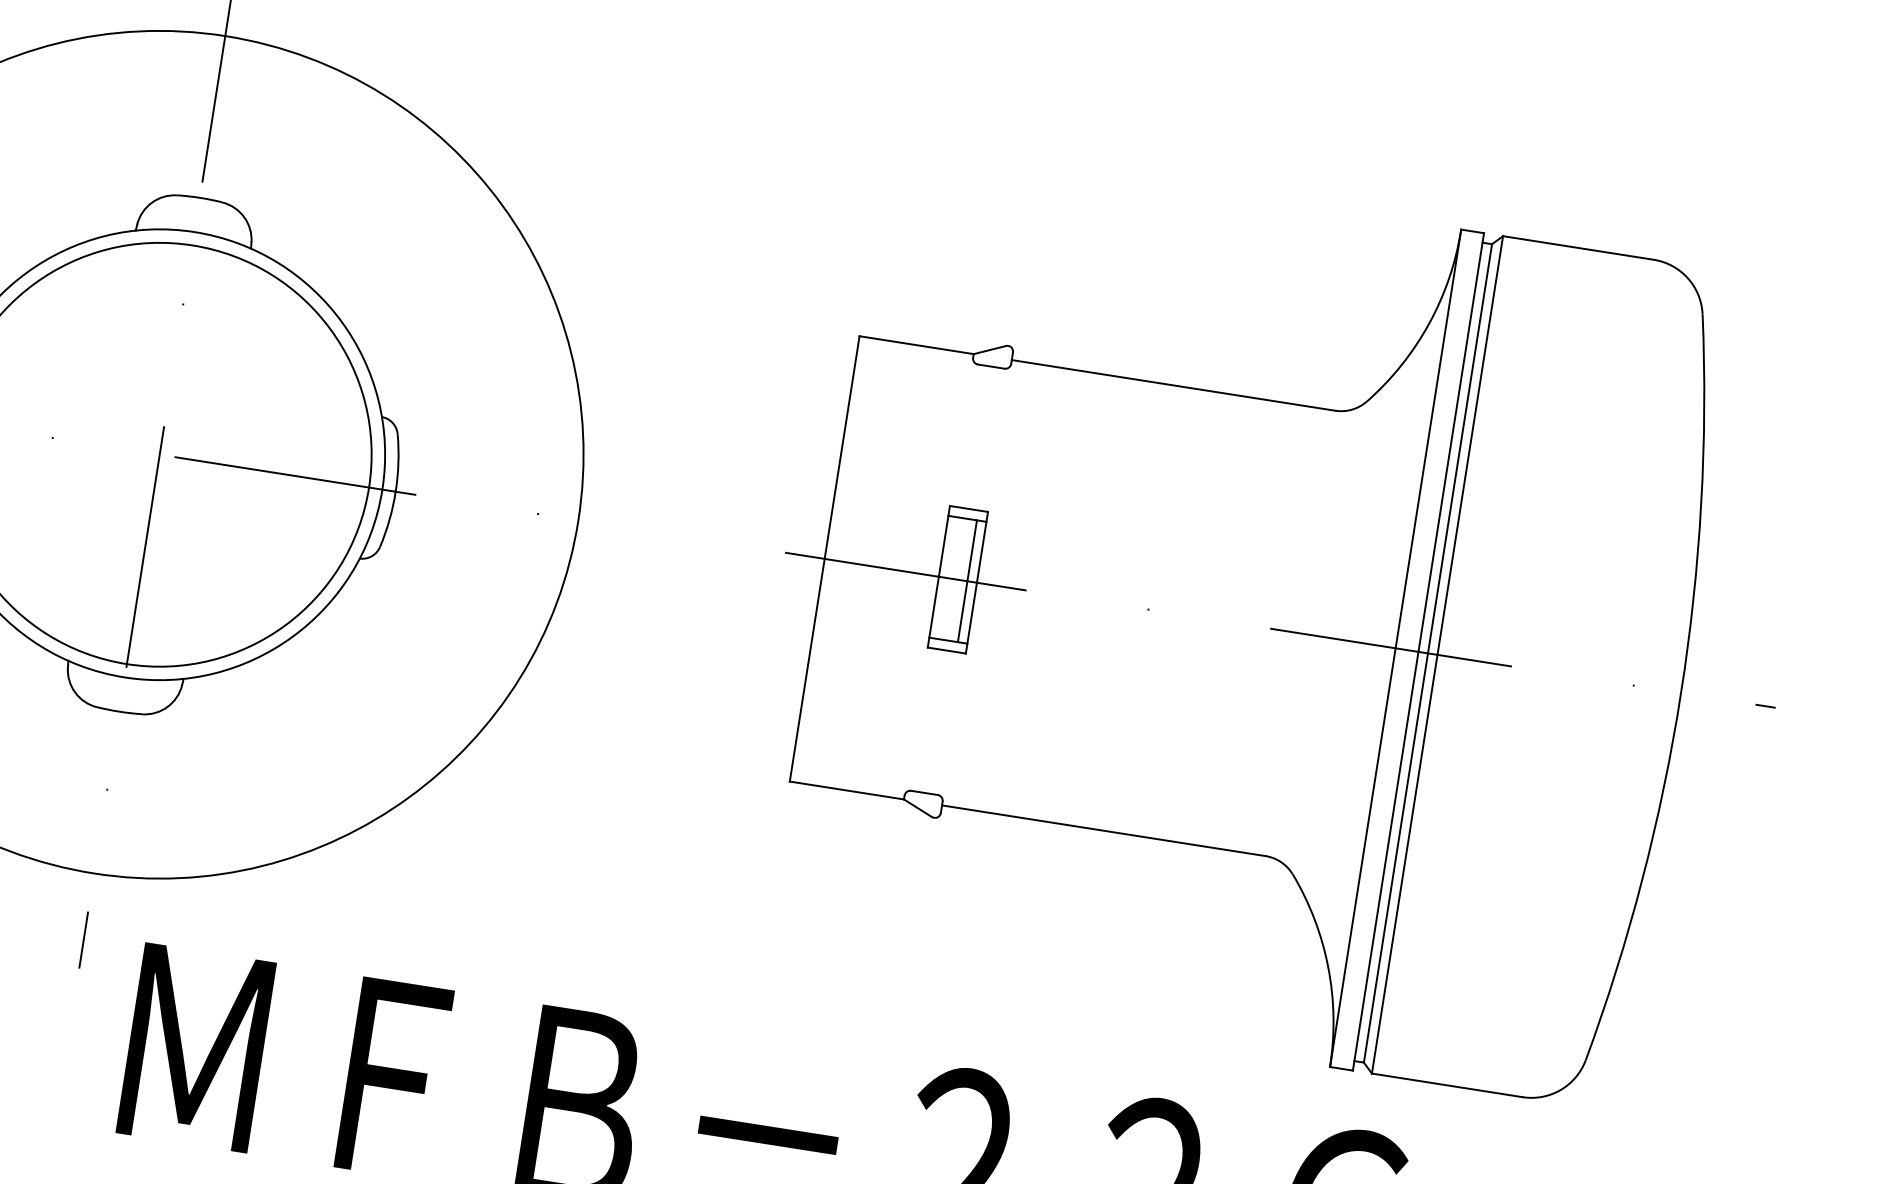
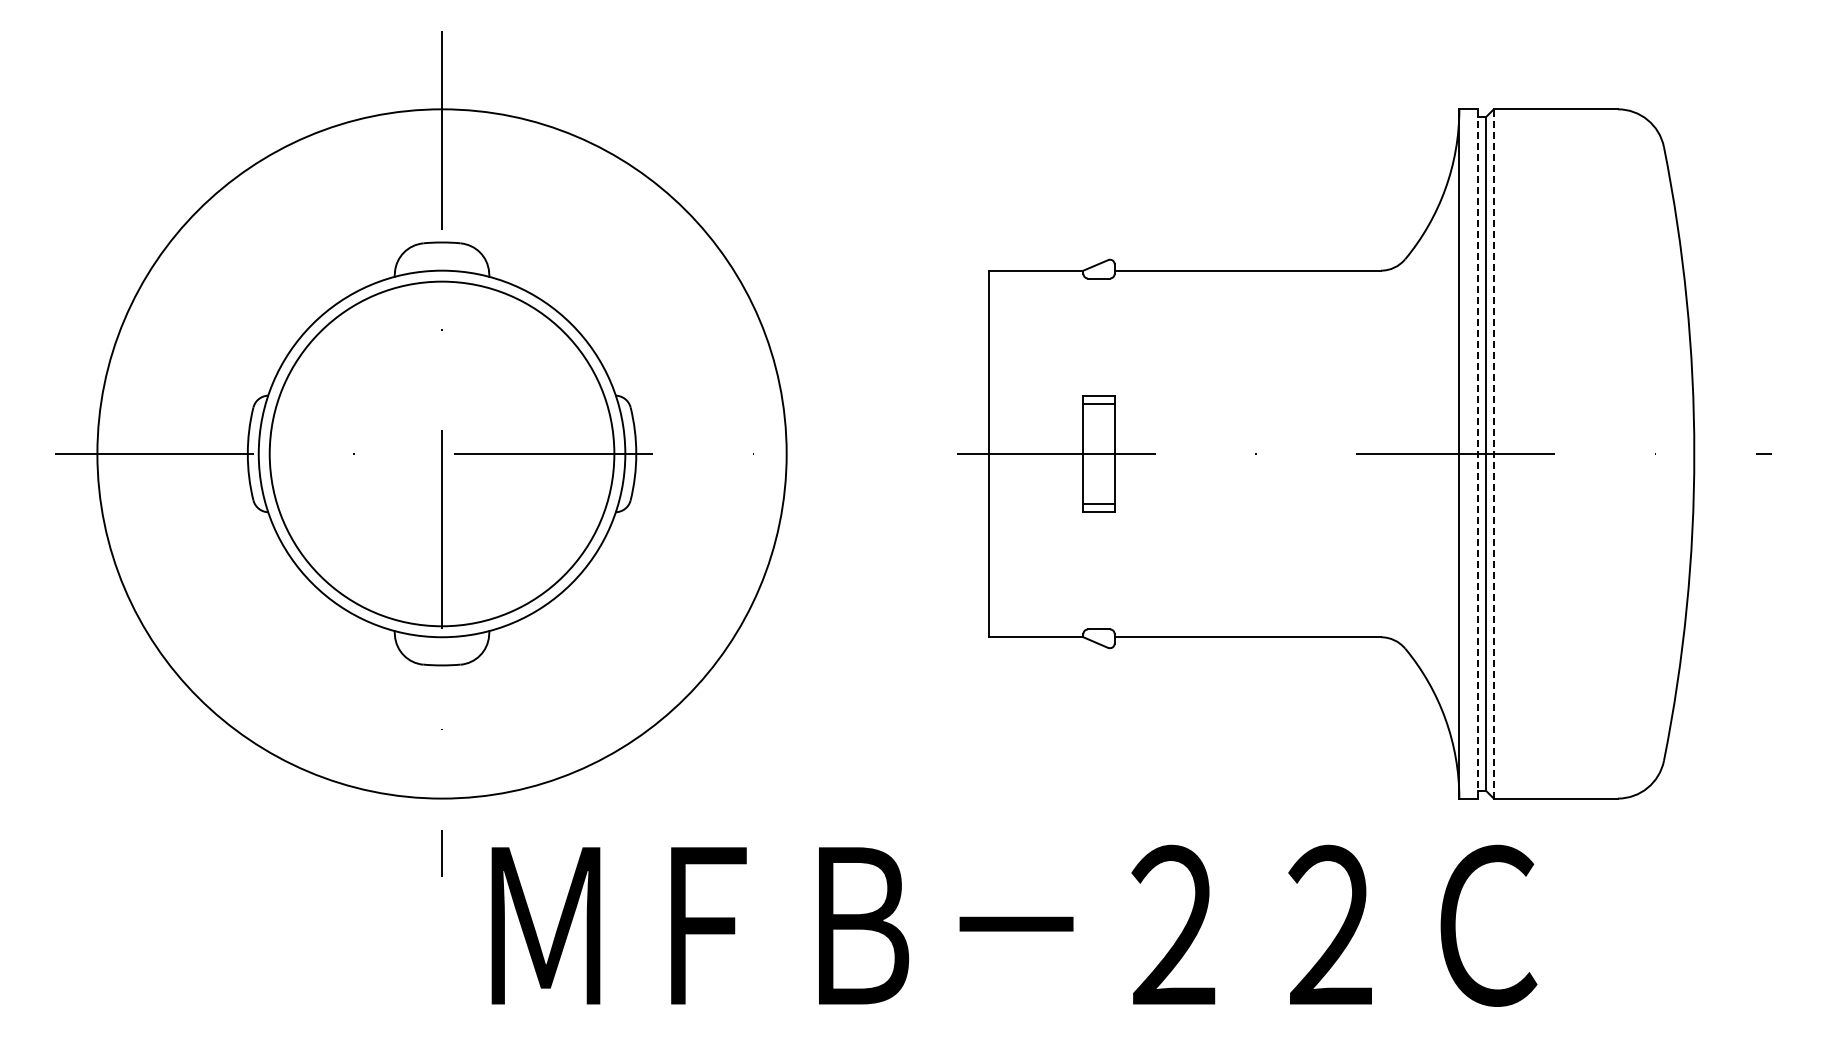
line: (967, 580) -> (1106, 453), removed
line: (1418, 651) -> (1478, 453), solid -> dashed
line: (1437, 654) -> (1493, 453), solid -> dashed

